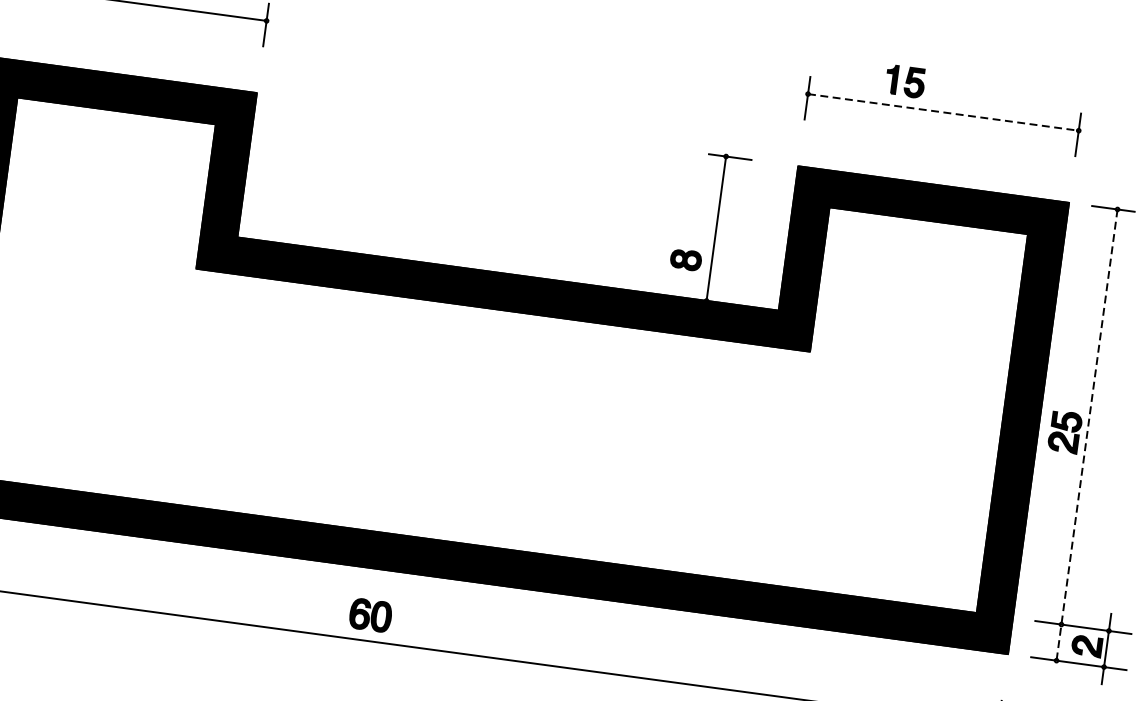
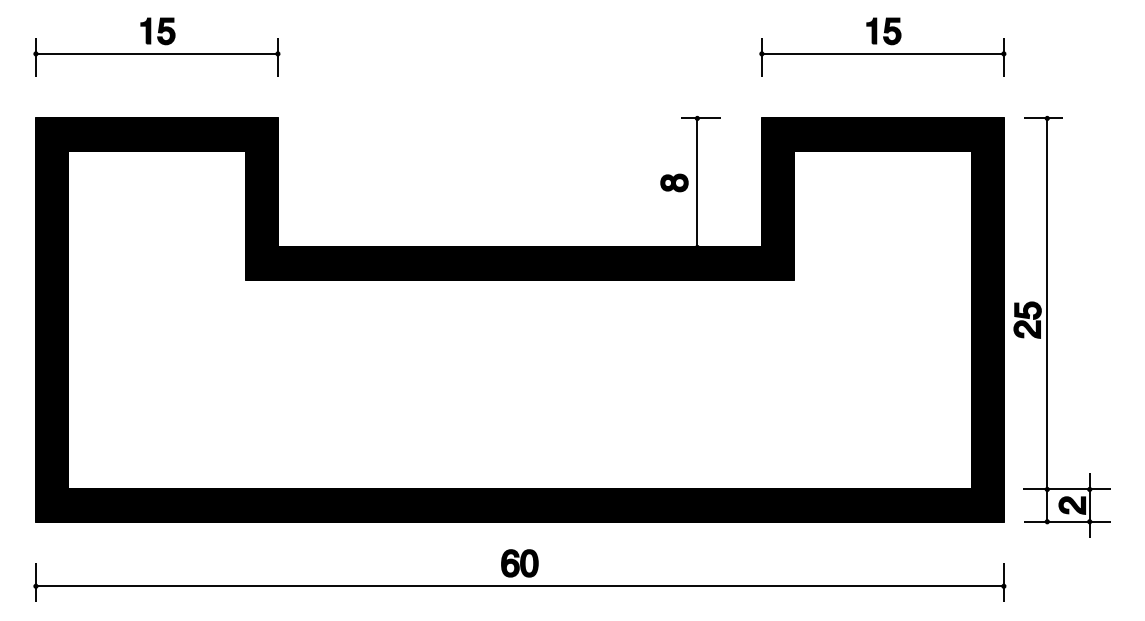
part: (904, 81) -> (883, 31), moved
line: (943, 111) -> (882, 53), dashed -> solid
part: (686, 259) -> (674, 182), moved
line: (1087, 435) -> (1047, 320), dashed -> solid
part: (370, 615) -> (519, 563), moved

